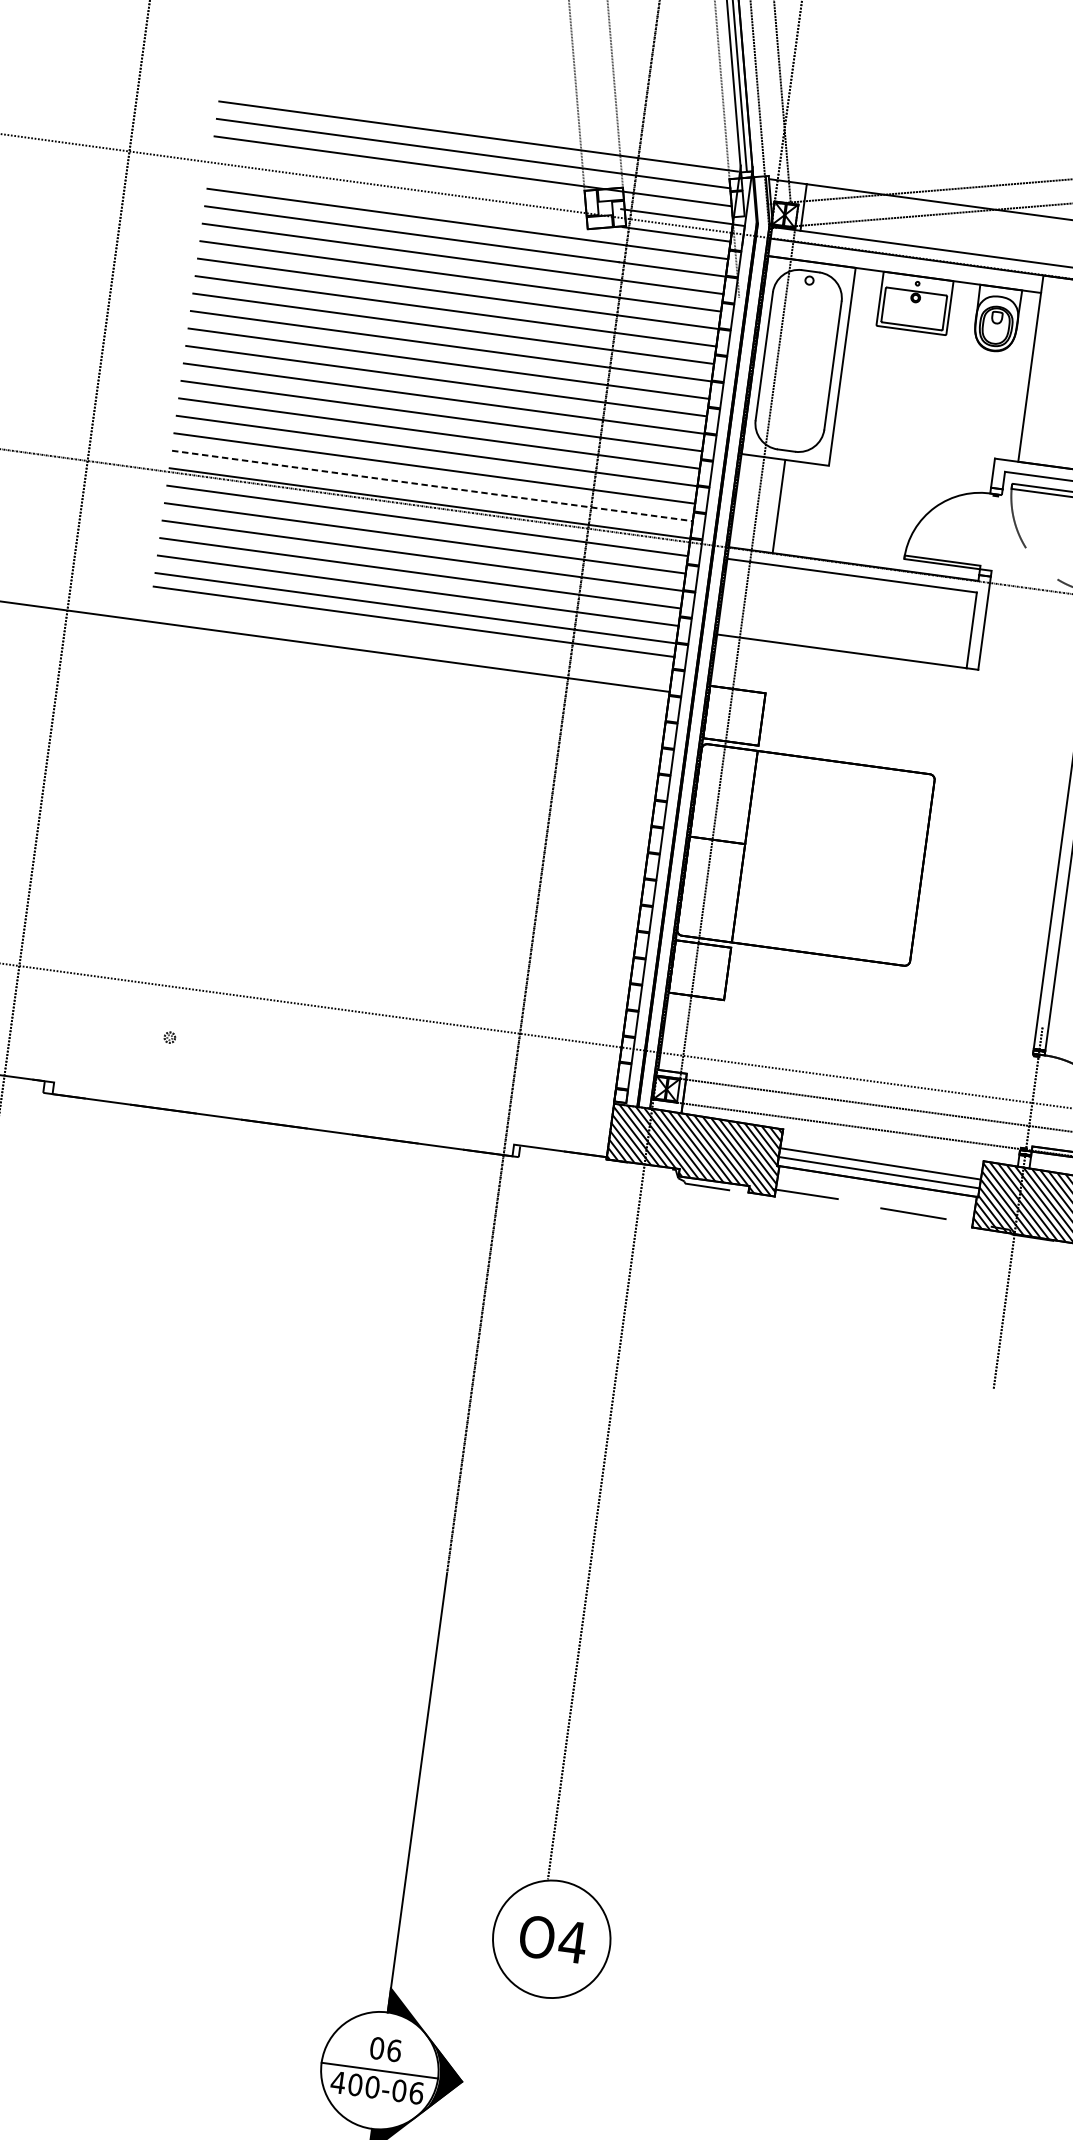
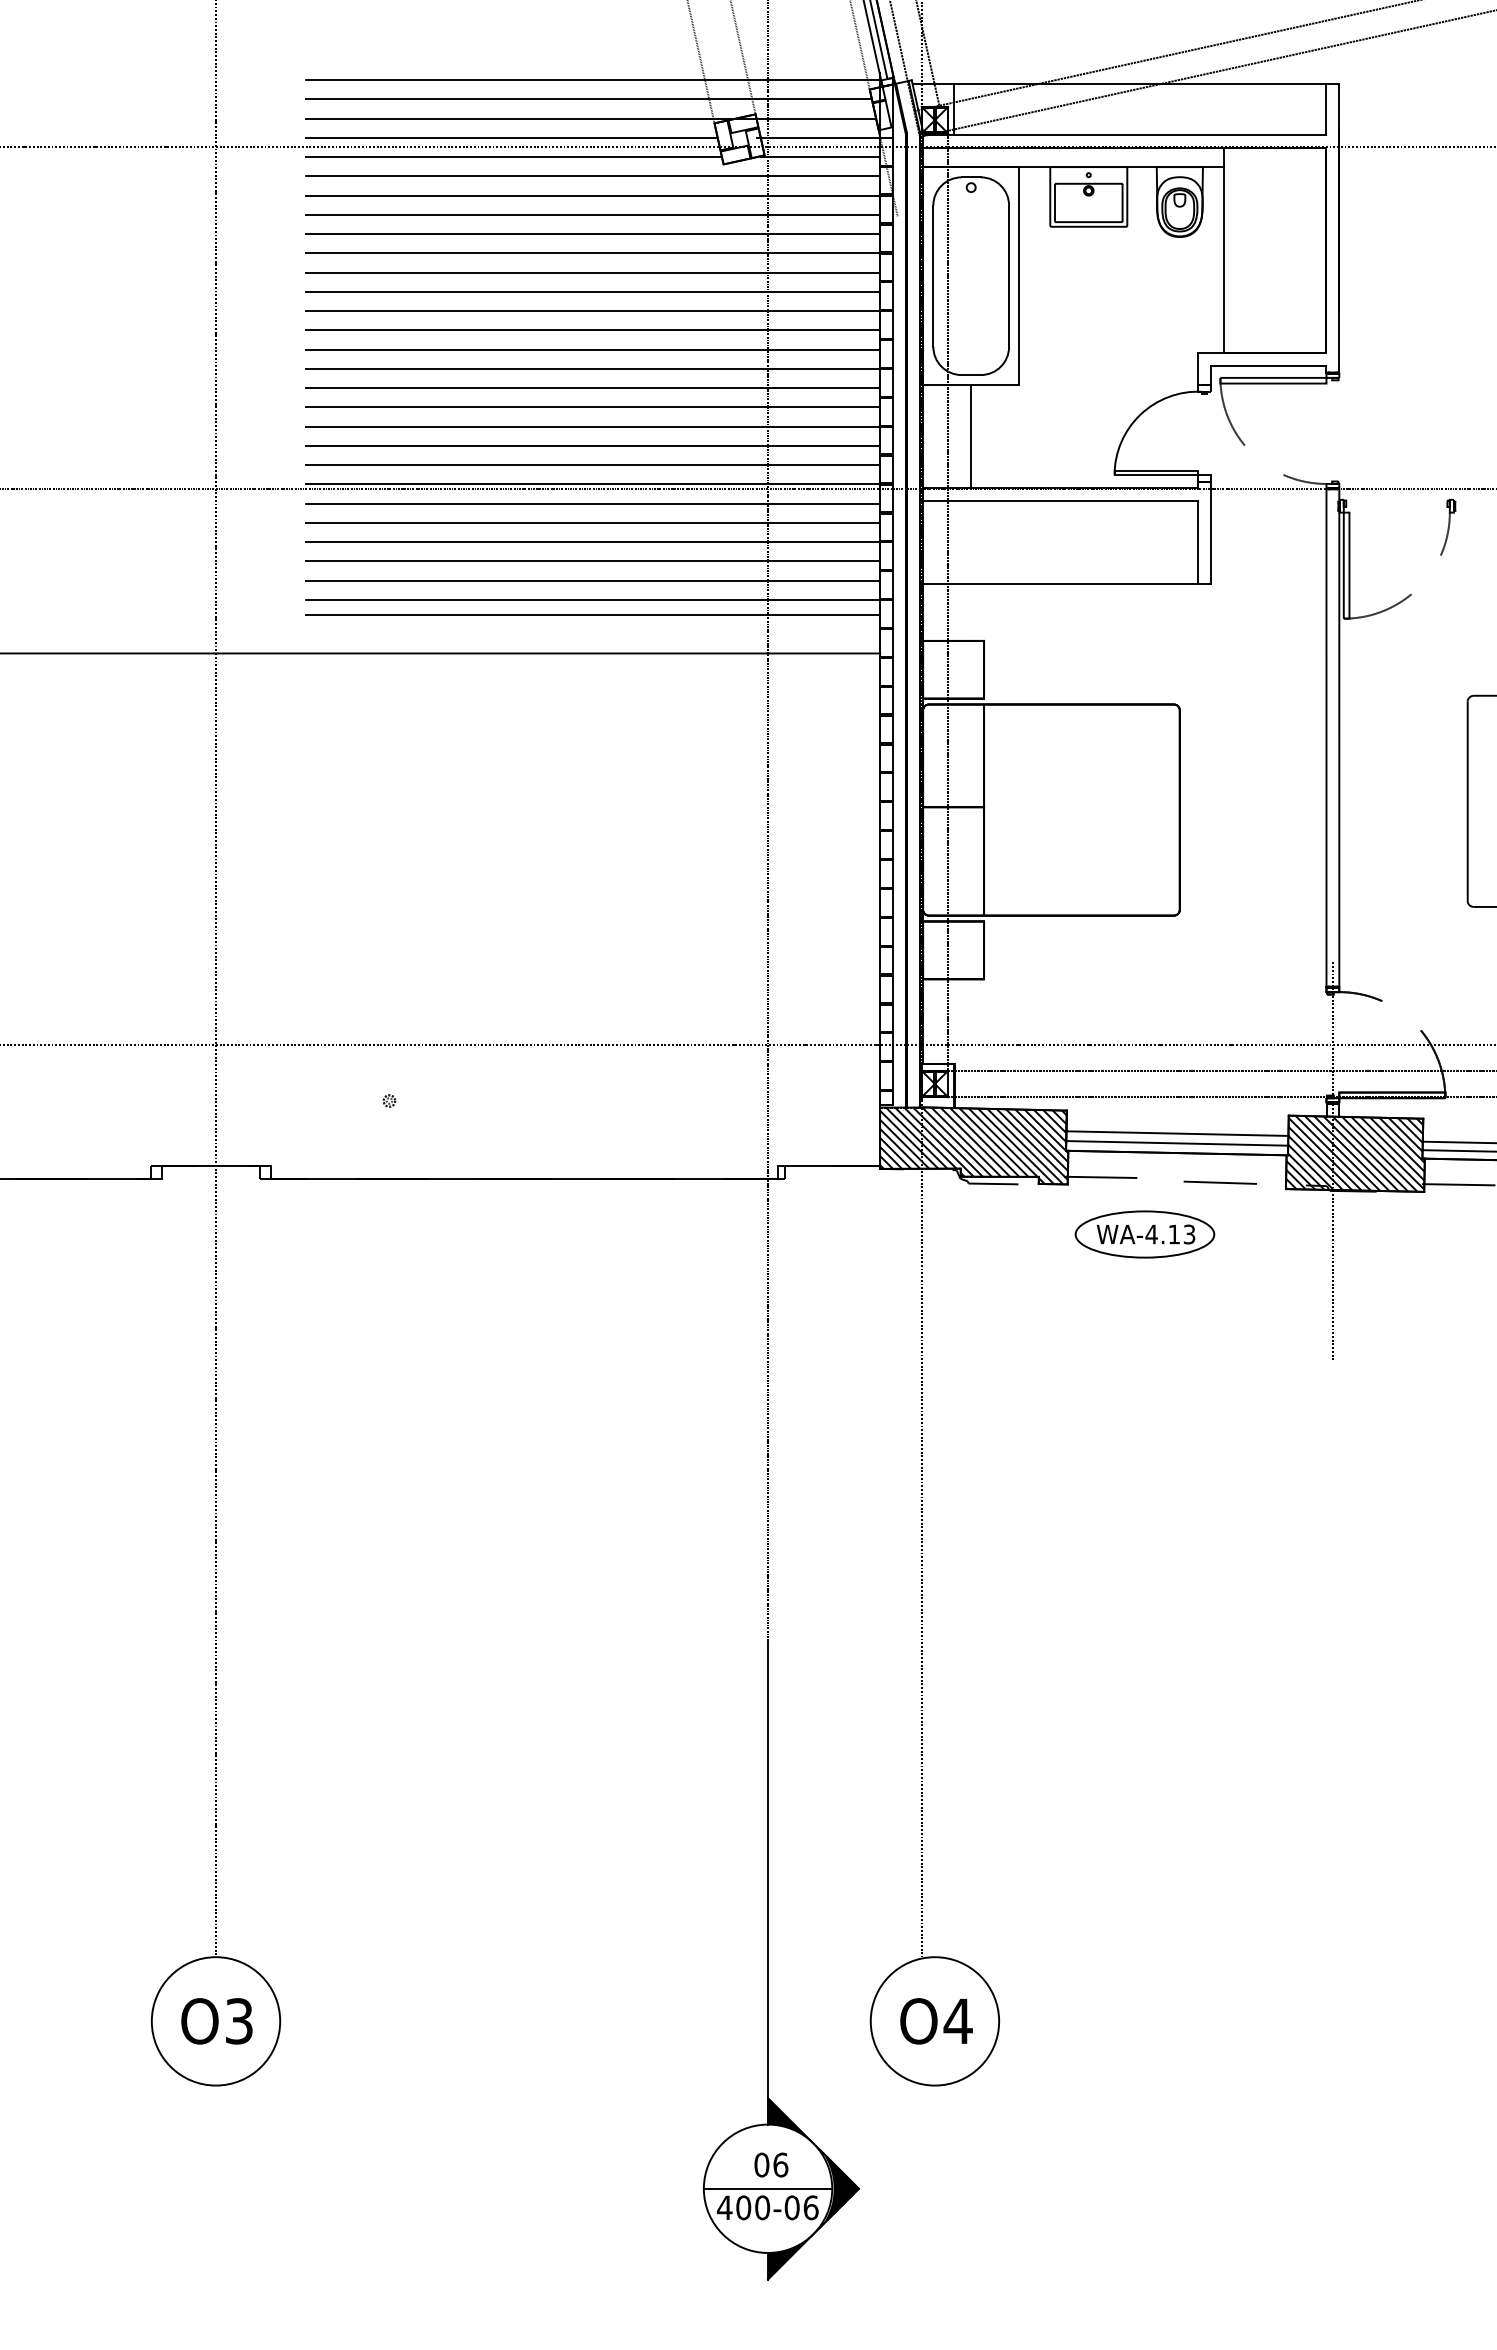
line: (398, 178) -> (511, 137), added
line: (398, 197) -> (513, 157), added
line: (432, 486) -> (593, 465), dashed -> solid
part: (838, 1251) -> (1144, 1234), added

